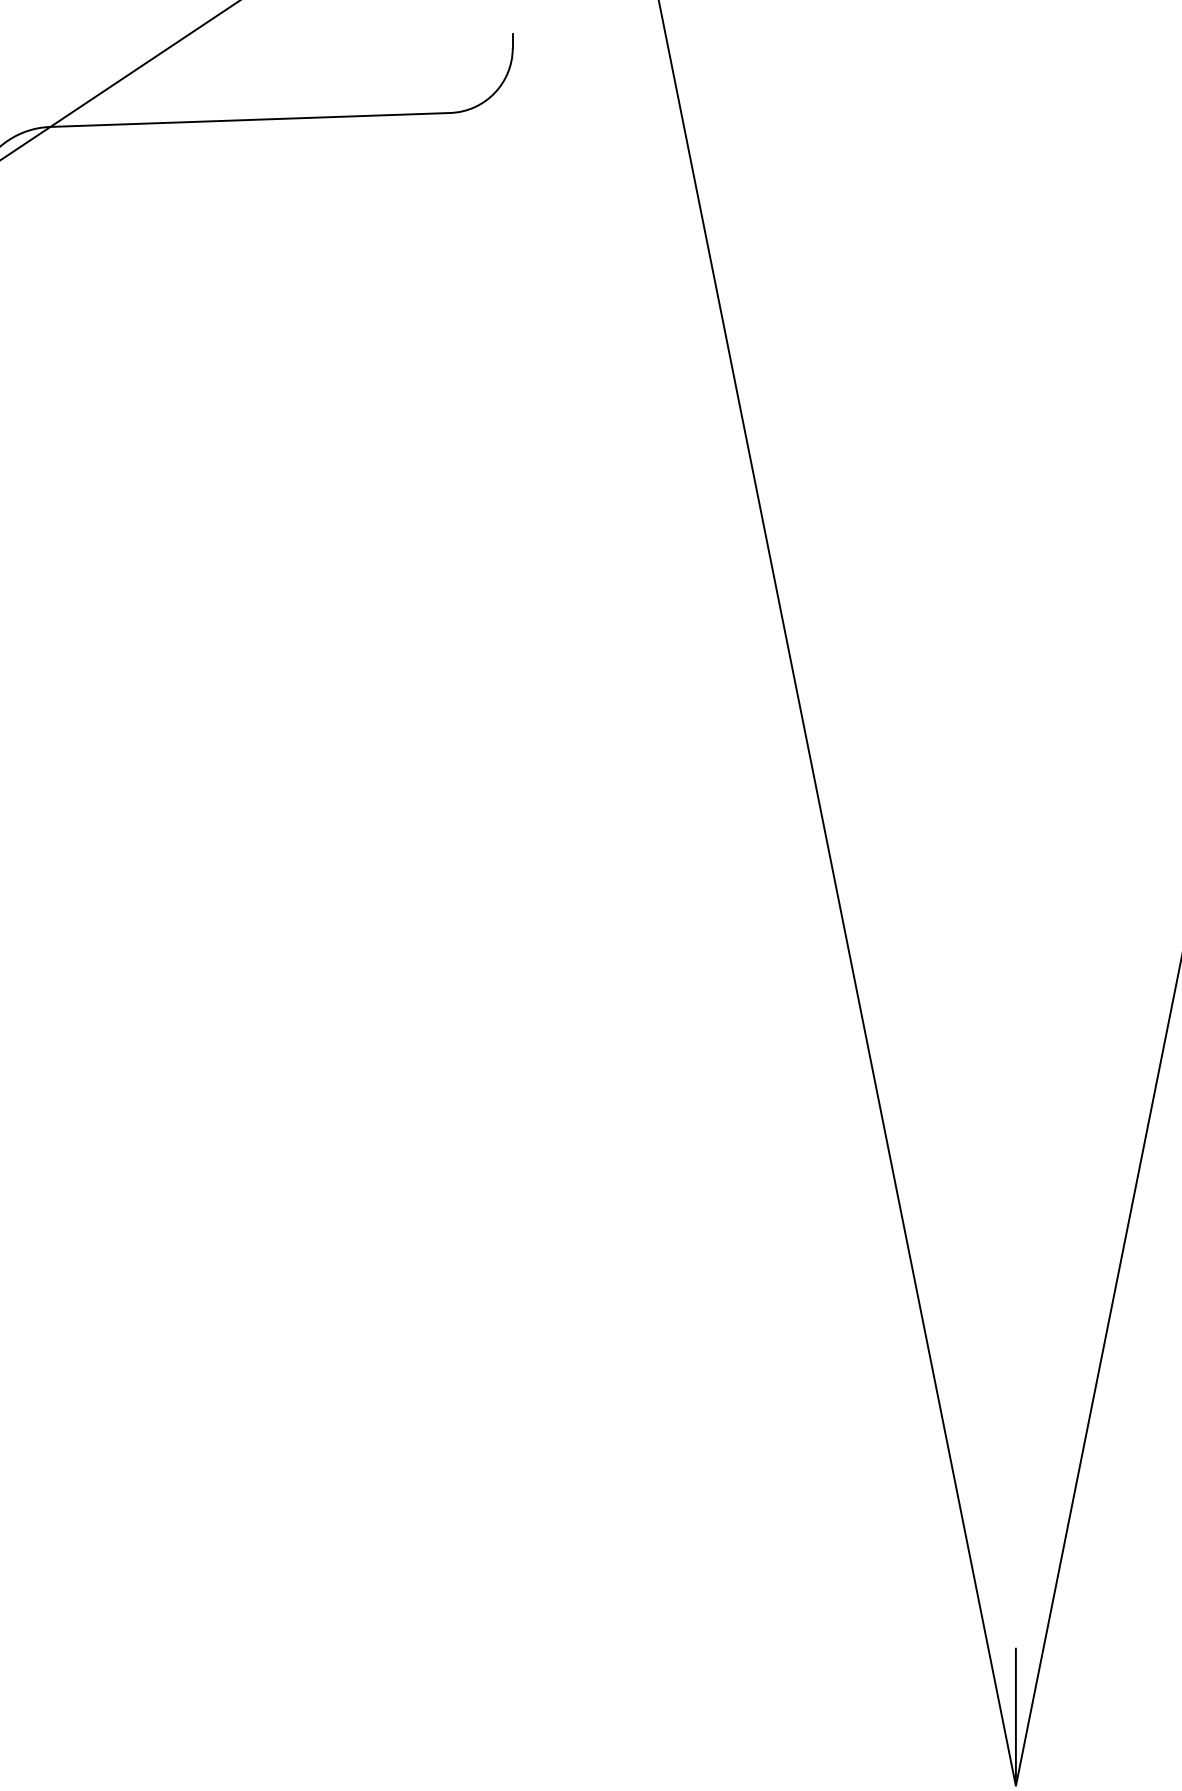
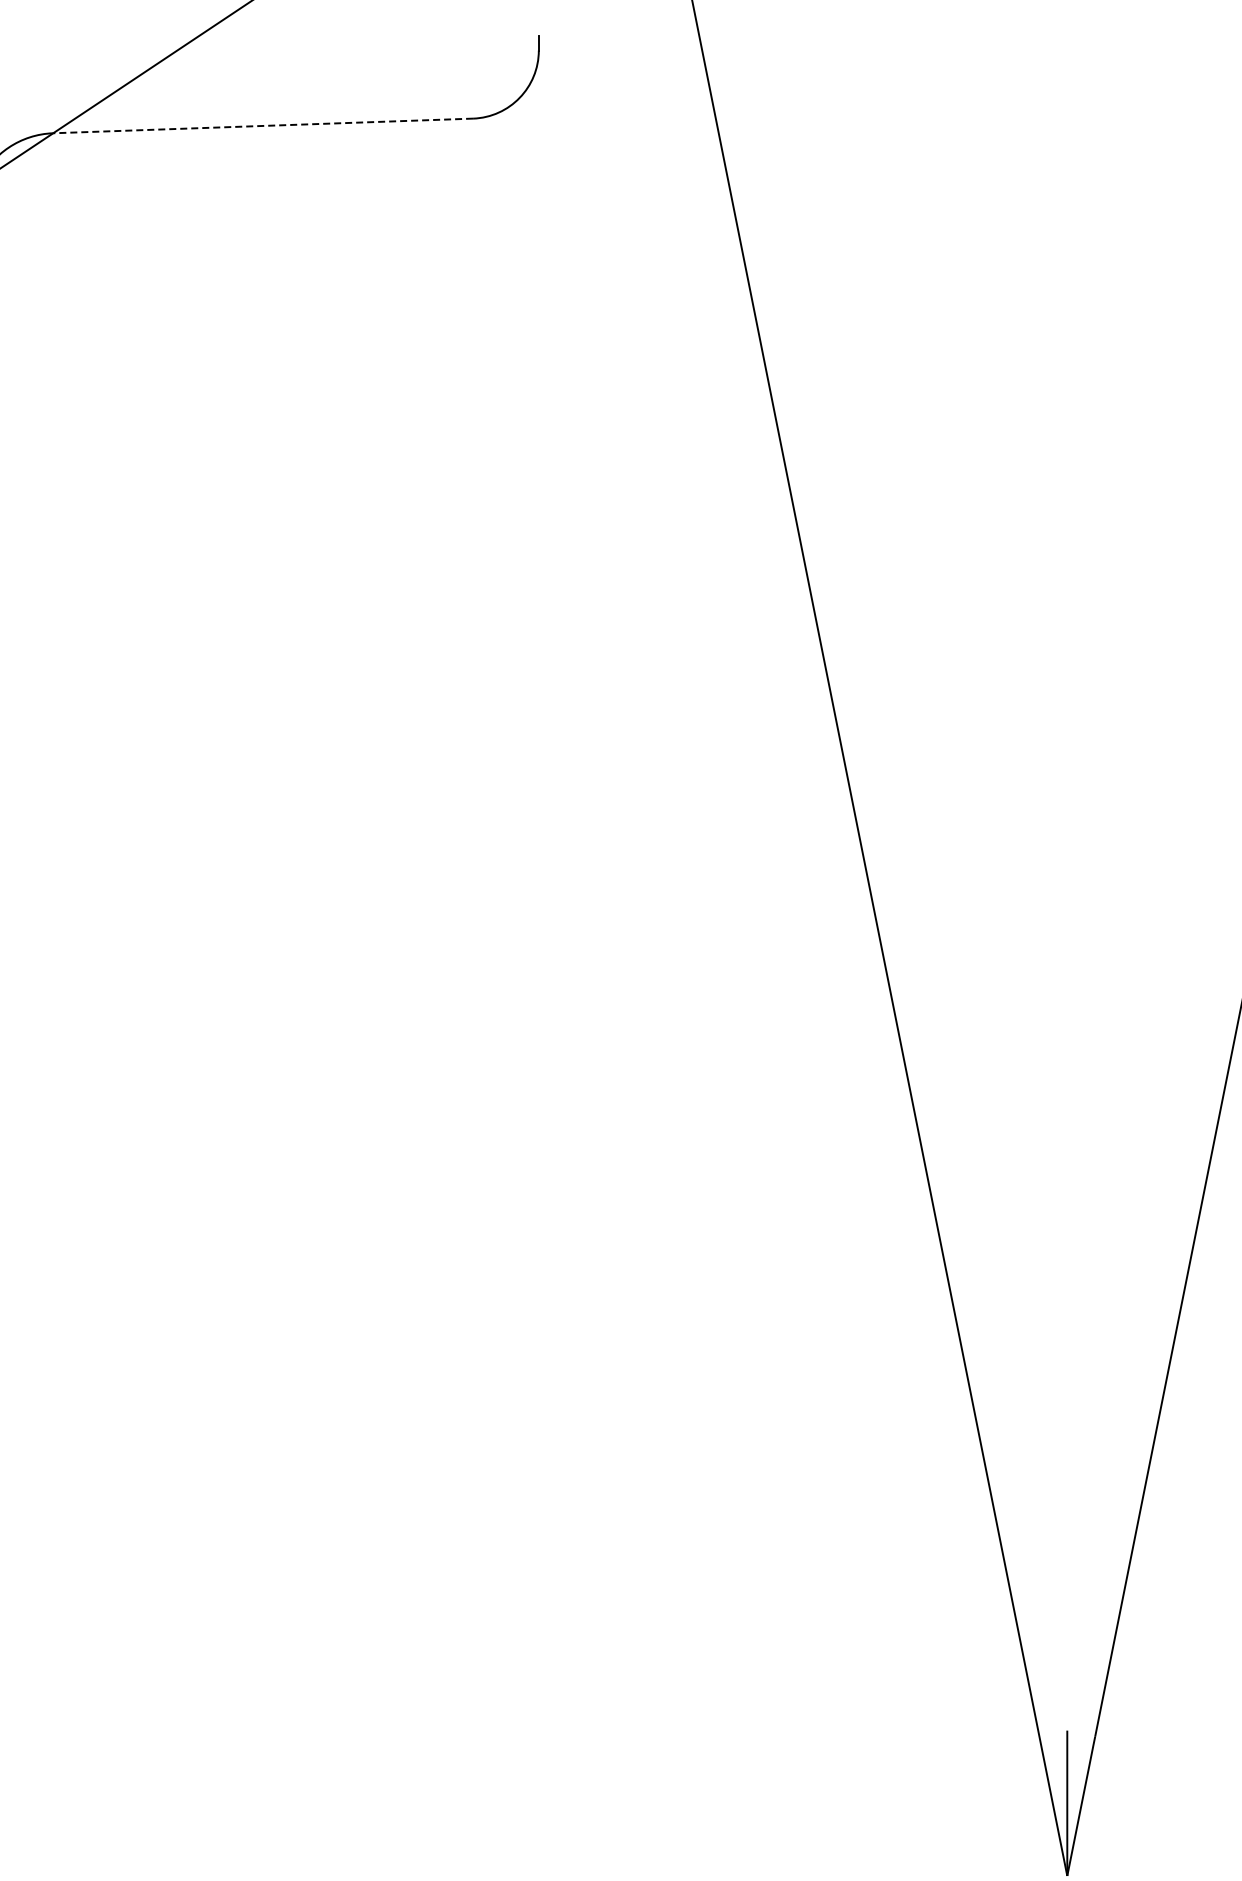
line: (249, 119) -> (262, 125), solid -> dashed

